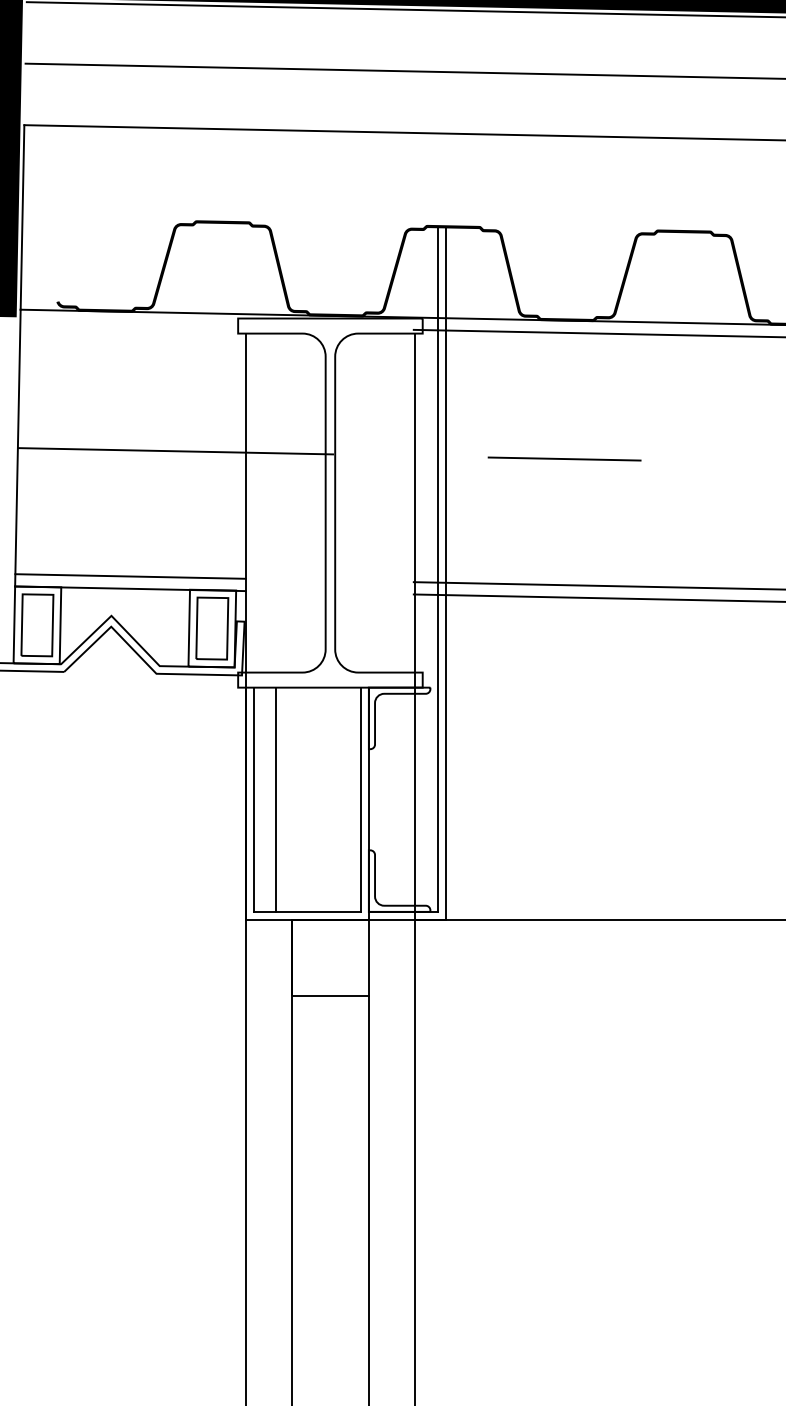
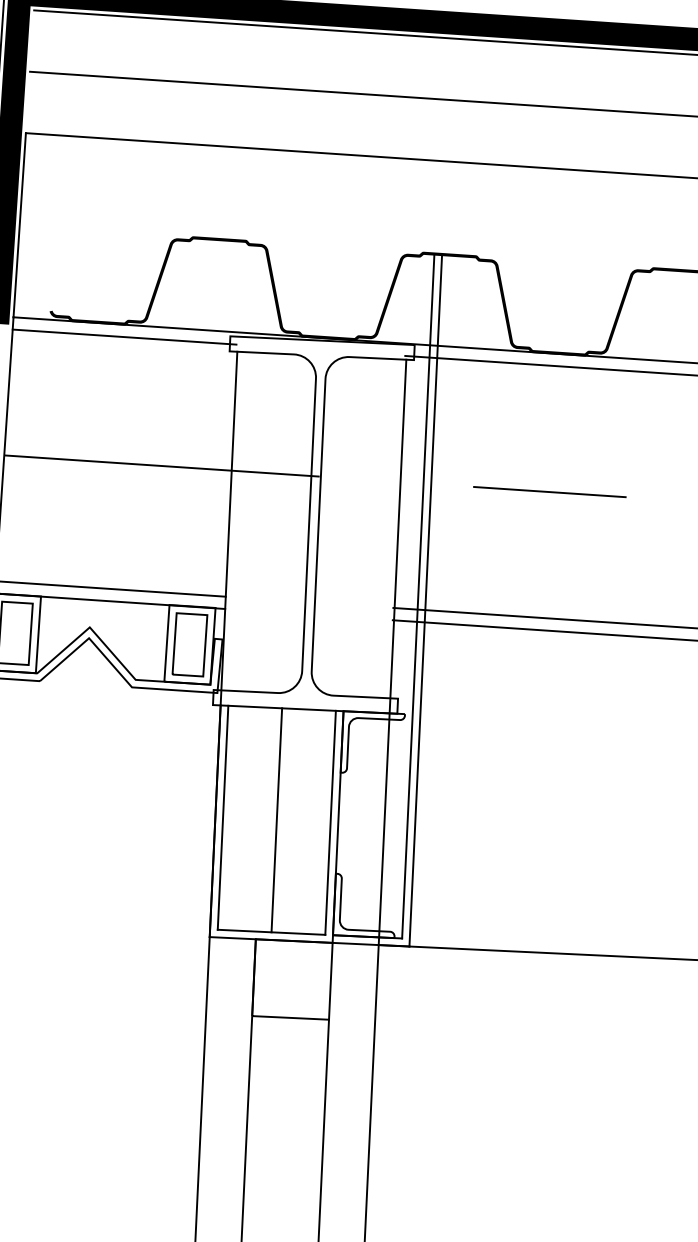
line: (132, 324) -> (124, 337), added
line: (276, 799) -> (276, 820), moved

